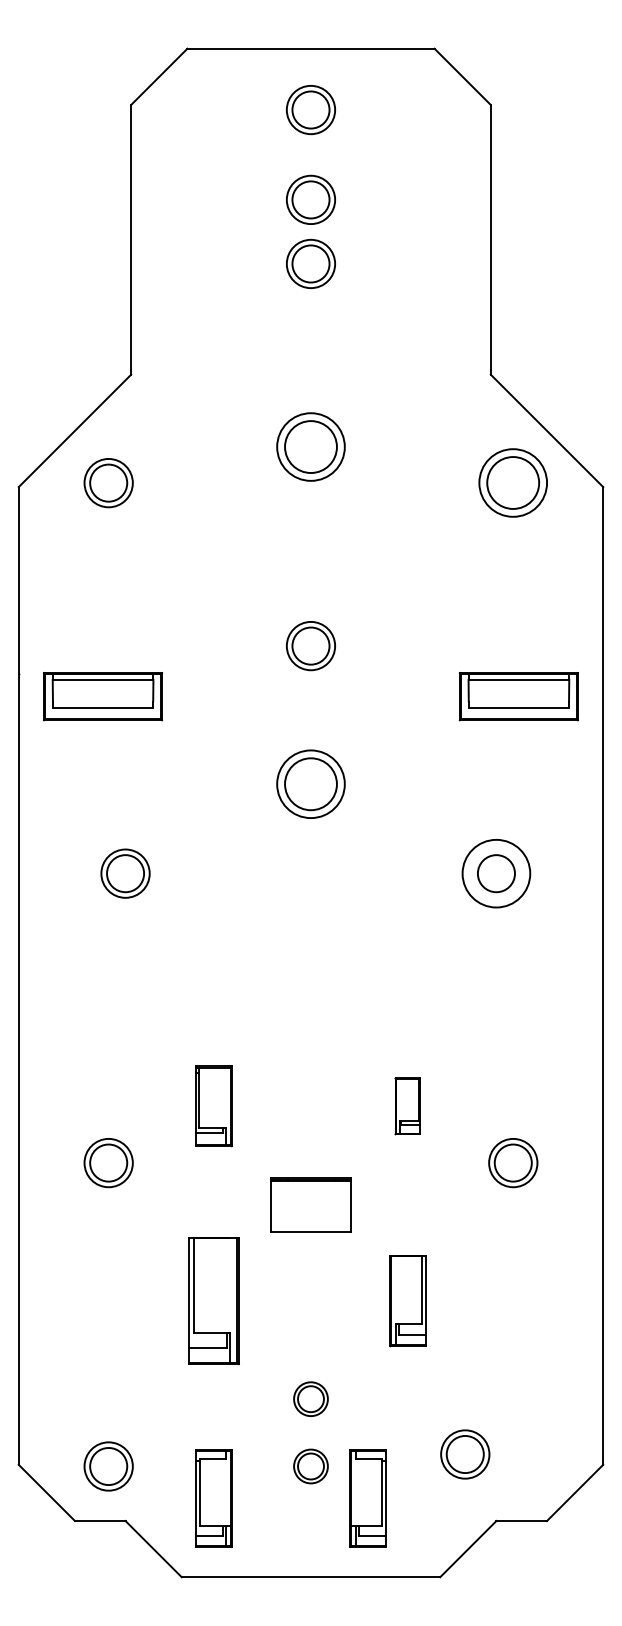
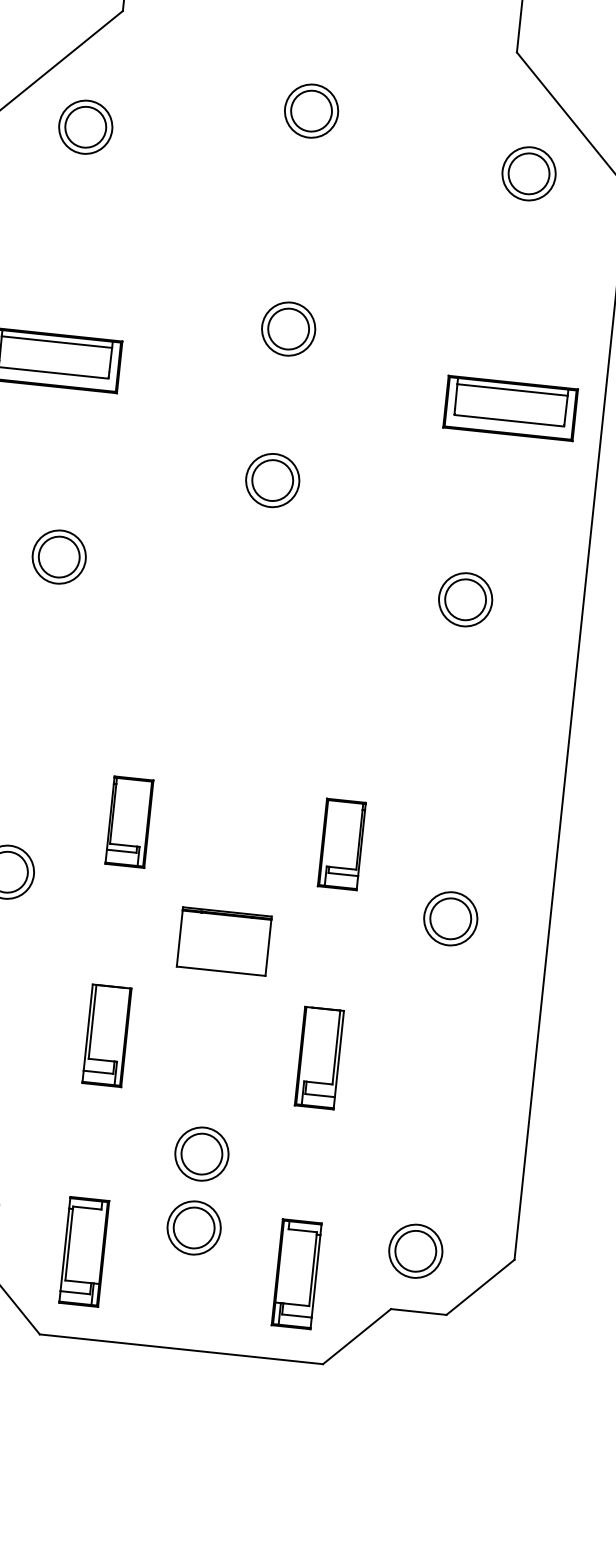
part: (310, 447) -> (310, 111), size x0.71
part: (513, 483) -> (529, 174), size x0.71
part: (310, 784) -> (272, 480), size x0.71
circle: (496, 873) -> (465, 599), size x0.71
part: (407, 1106) -> (341, 844), size x1.43
part: (213, 1301) -> (106, 1035), size x0.71
part: (310, 1399) -> (201, 1154), size x1.43
part: (465, 1454) -> (416, 1251), moved
part: (310, 1466) -> (193, 1227), size x1.43
part: (367, 1498) -> (296, 1274), moved

